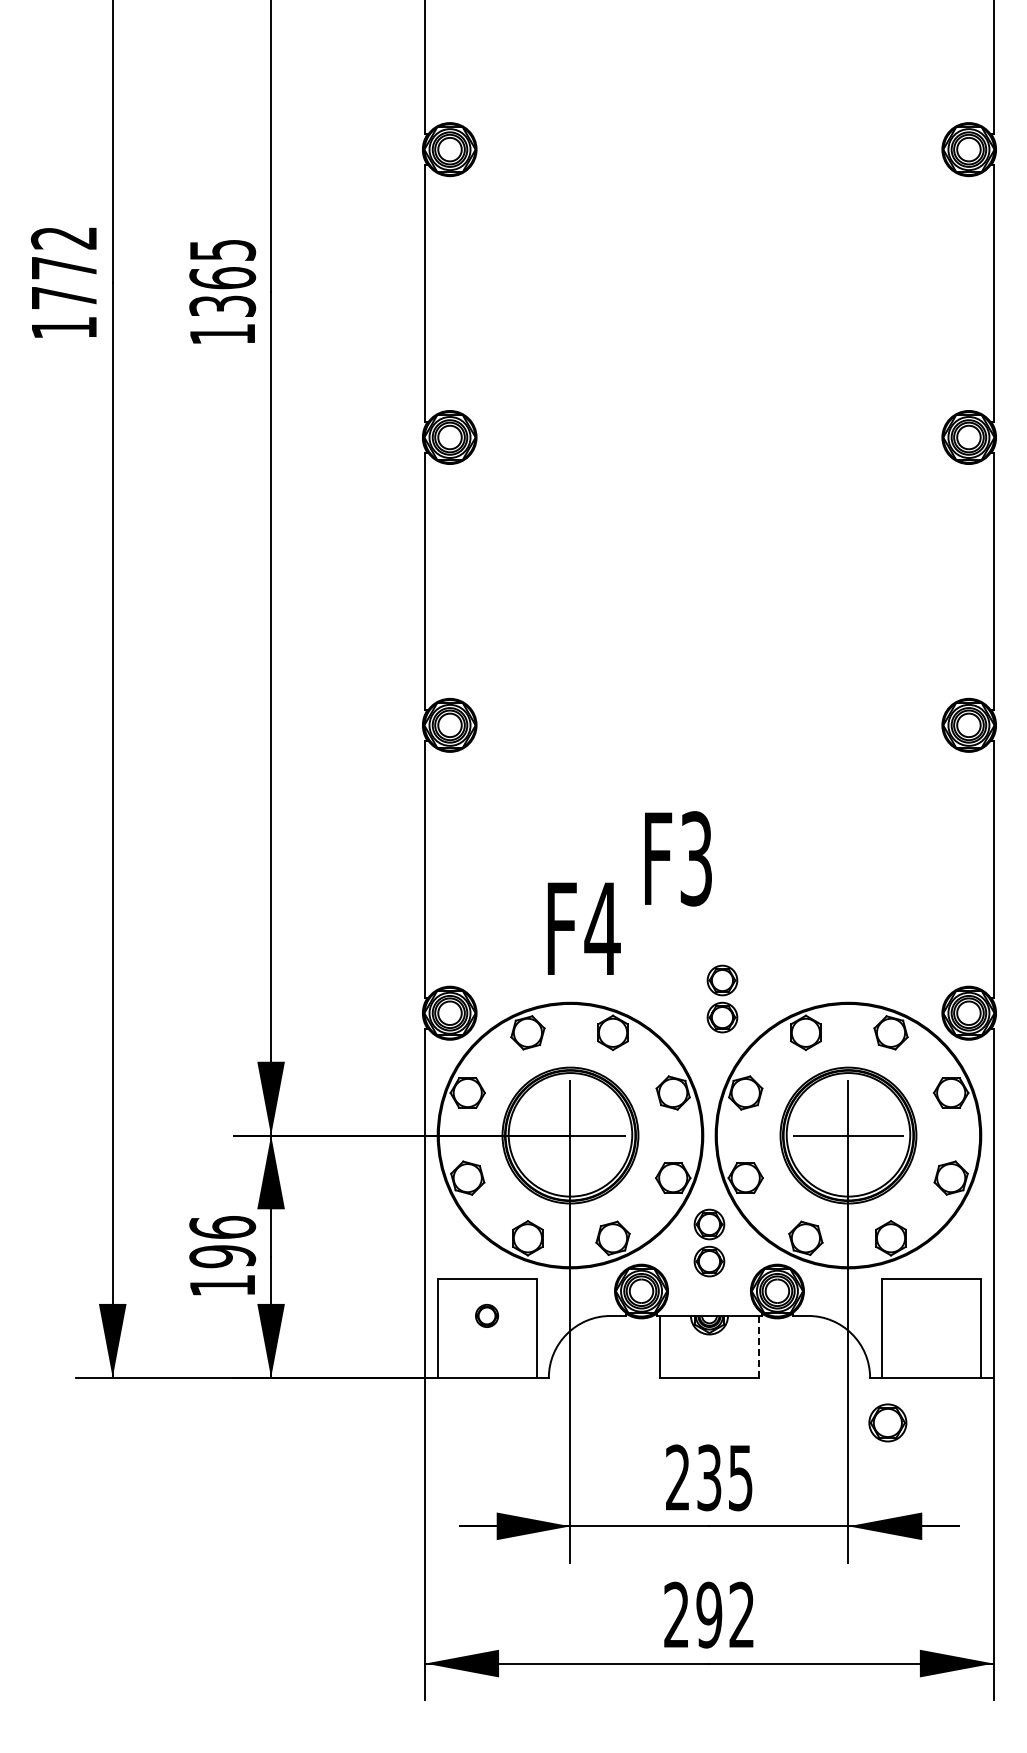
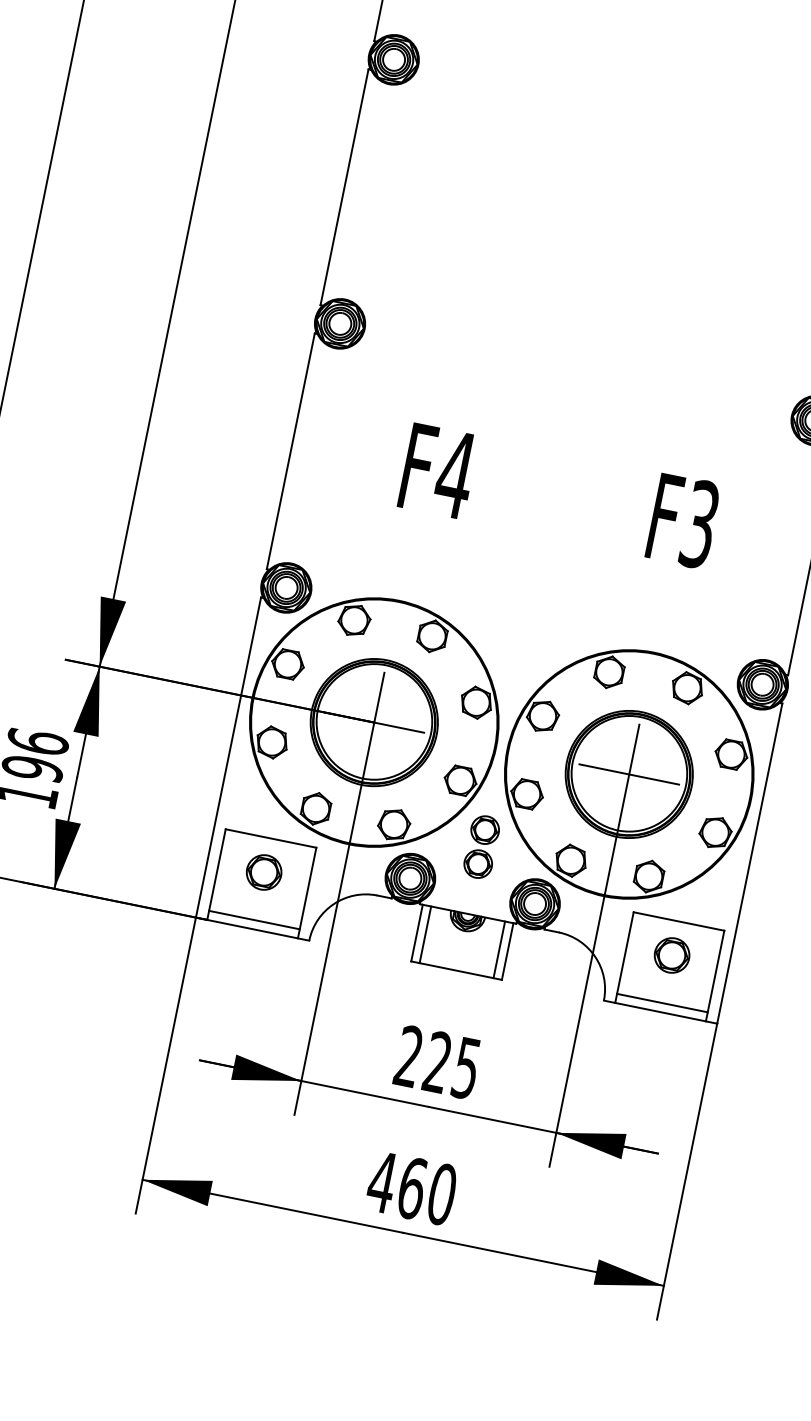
text: (678, 858) -> (683, 520), moved
text: (583, 928) -> (437, 470), moved
part: (722, 998) -> (539, 625), removed
part: (486, 1315) -> (263, 871), size x1.67
line: (669, 1346) -> (425, 934), added
line: (749, 1346) -> (499, 949), added
line: (758, 1346) -> (507, 951), dashed -> solid
line: (486, 1367) -> (253, 919), added
line: (931, 1367) -> (662, 1002), added
part: (887, 1422) -> (671, 955), moved
text: (709, 1477) -> (437, 1062), 235 -> 225
text: (708, 1614) -> (411, 1187), 292 -> 460

